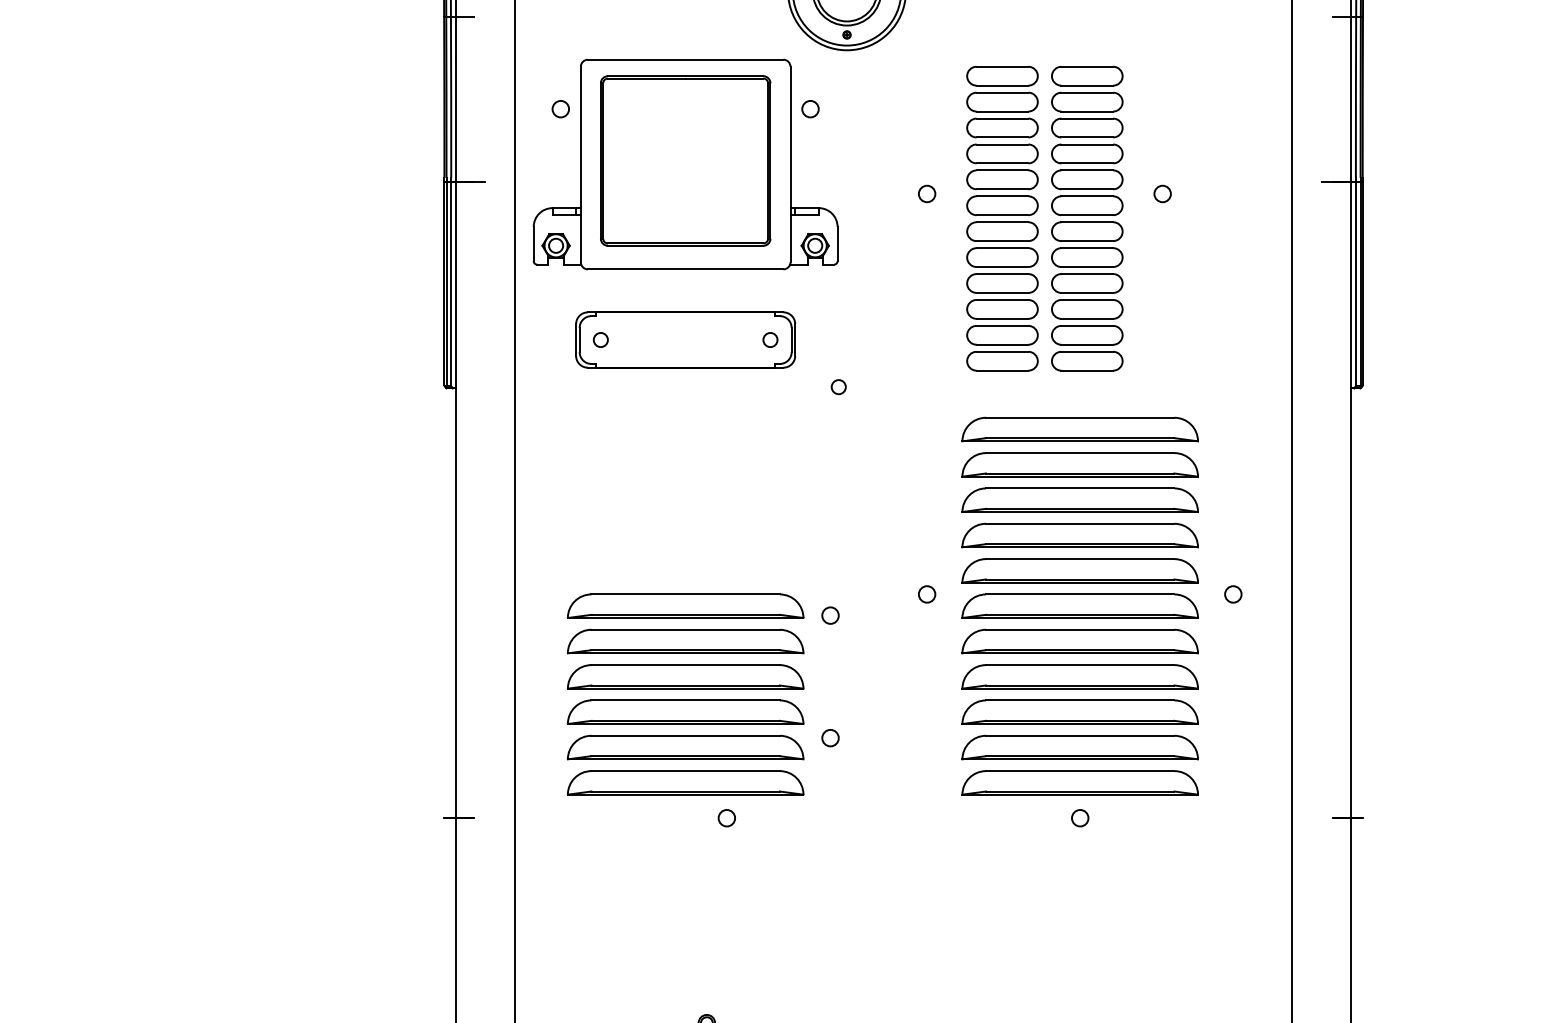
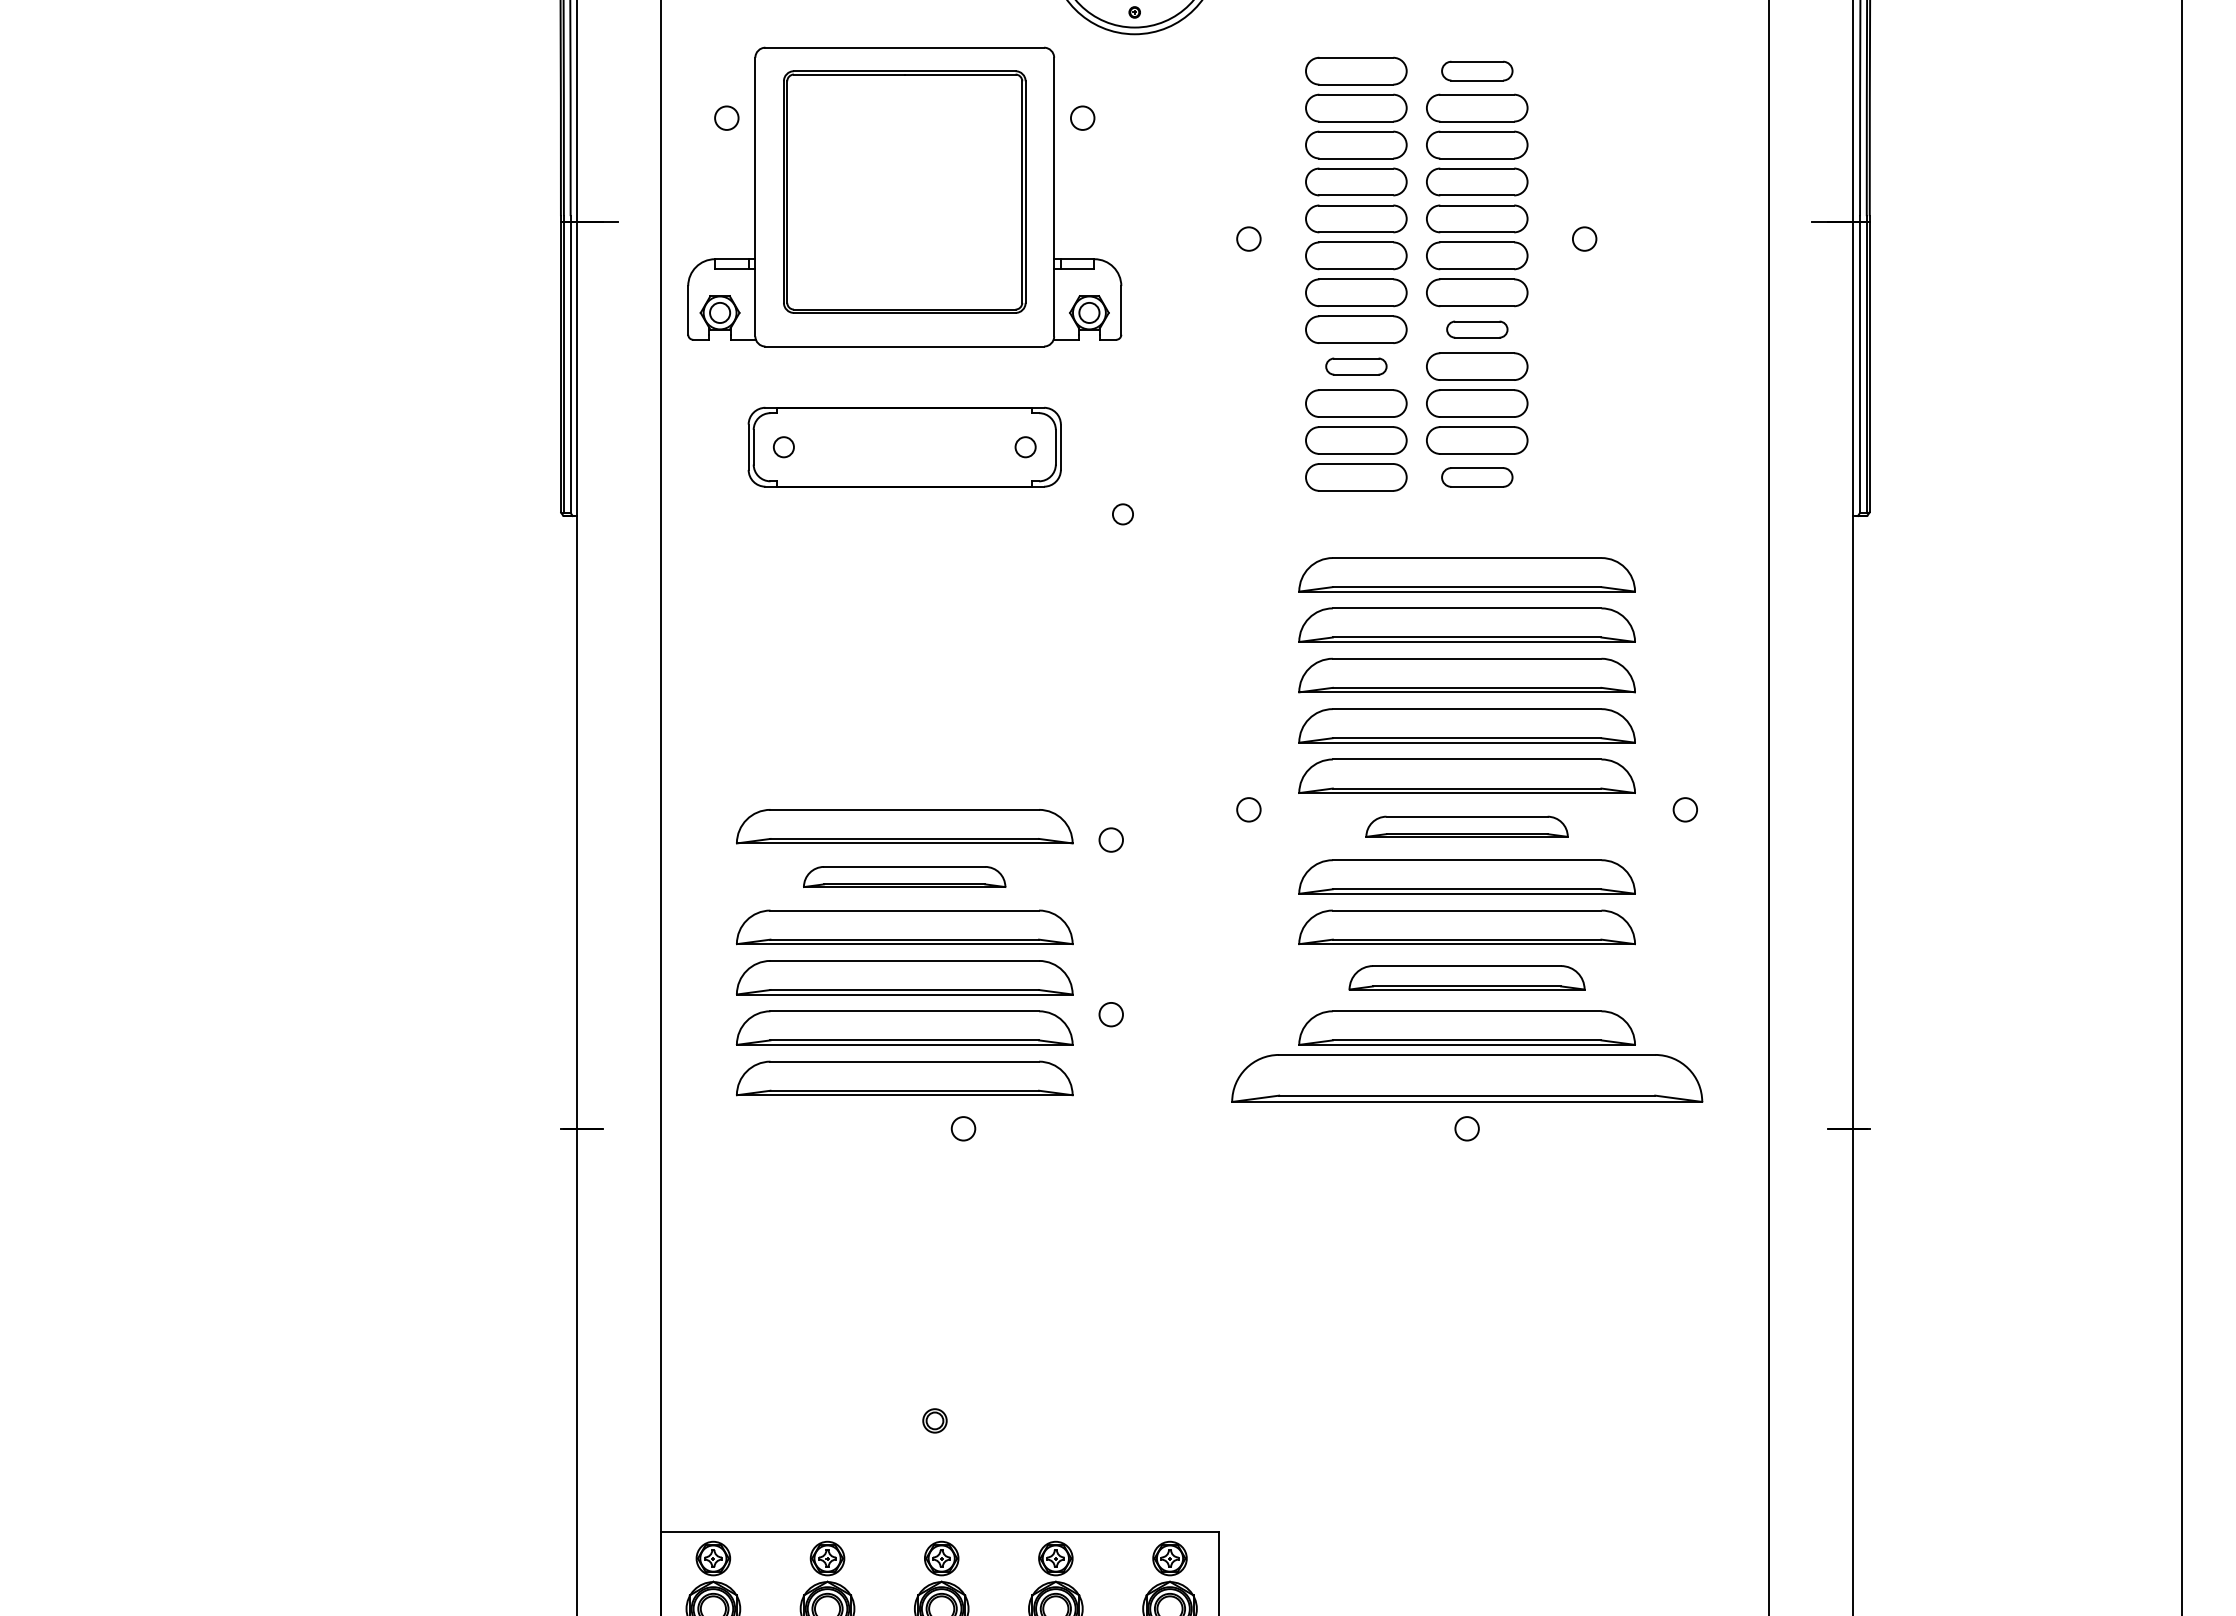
part: (1087, 75) -> (1477, 70), size x0.7
part: (1087, 257) -> (1477, 329), size x0.6
part: (1002, 283) -> (1356, 366), size x0.6
part: (1087, 361) -> (1477, 477), size x0.7
part: (1079, 606) -> (1466, 826), size x0.6
part: (685, 641) -> (904, 876), size x0.6
part: (1079, 712) -> (1466, 977), size x0.7
part: (1079, 782) -> (1466, 1078), size x1.4

